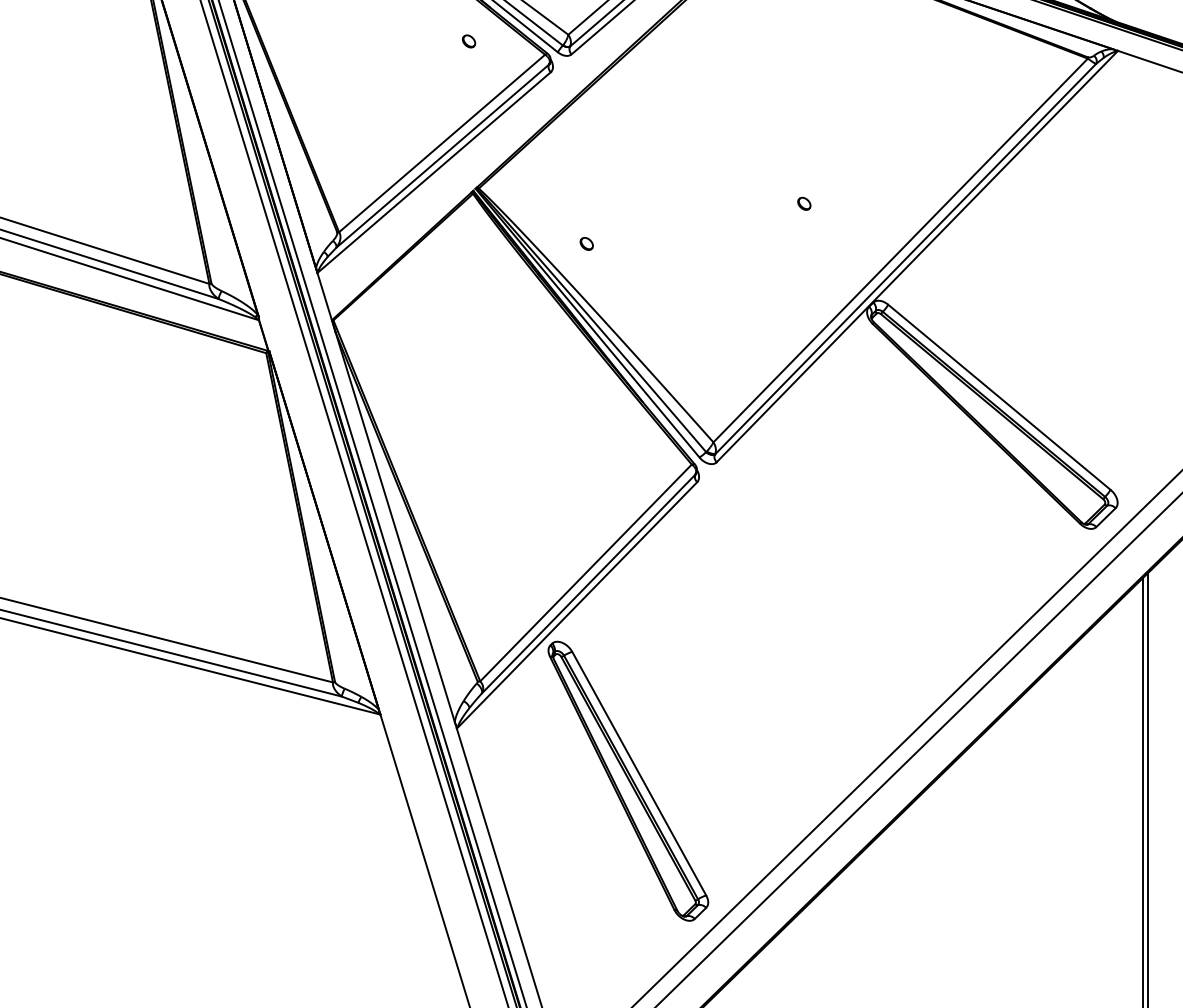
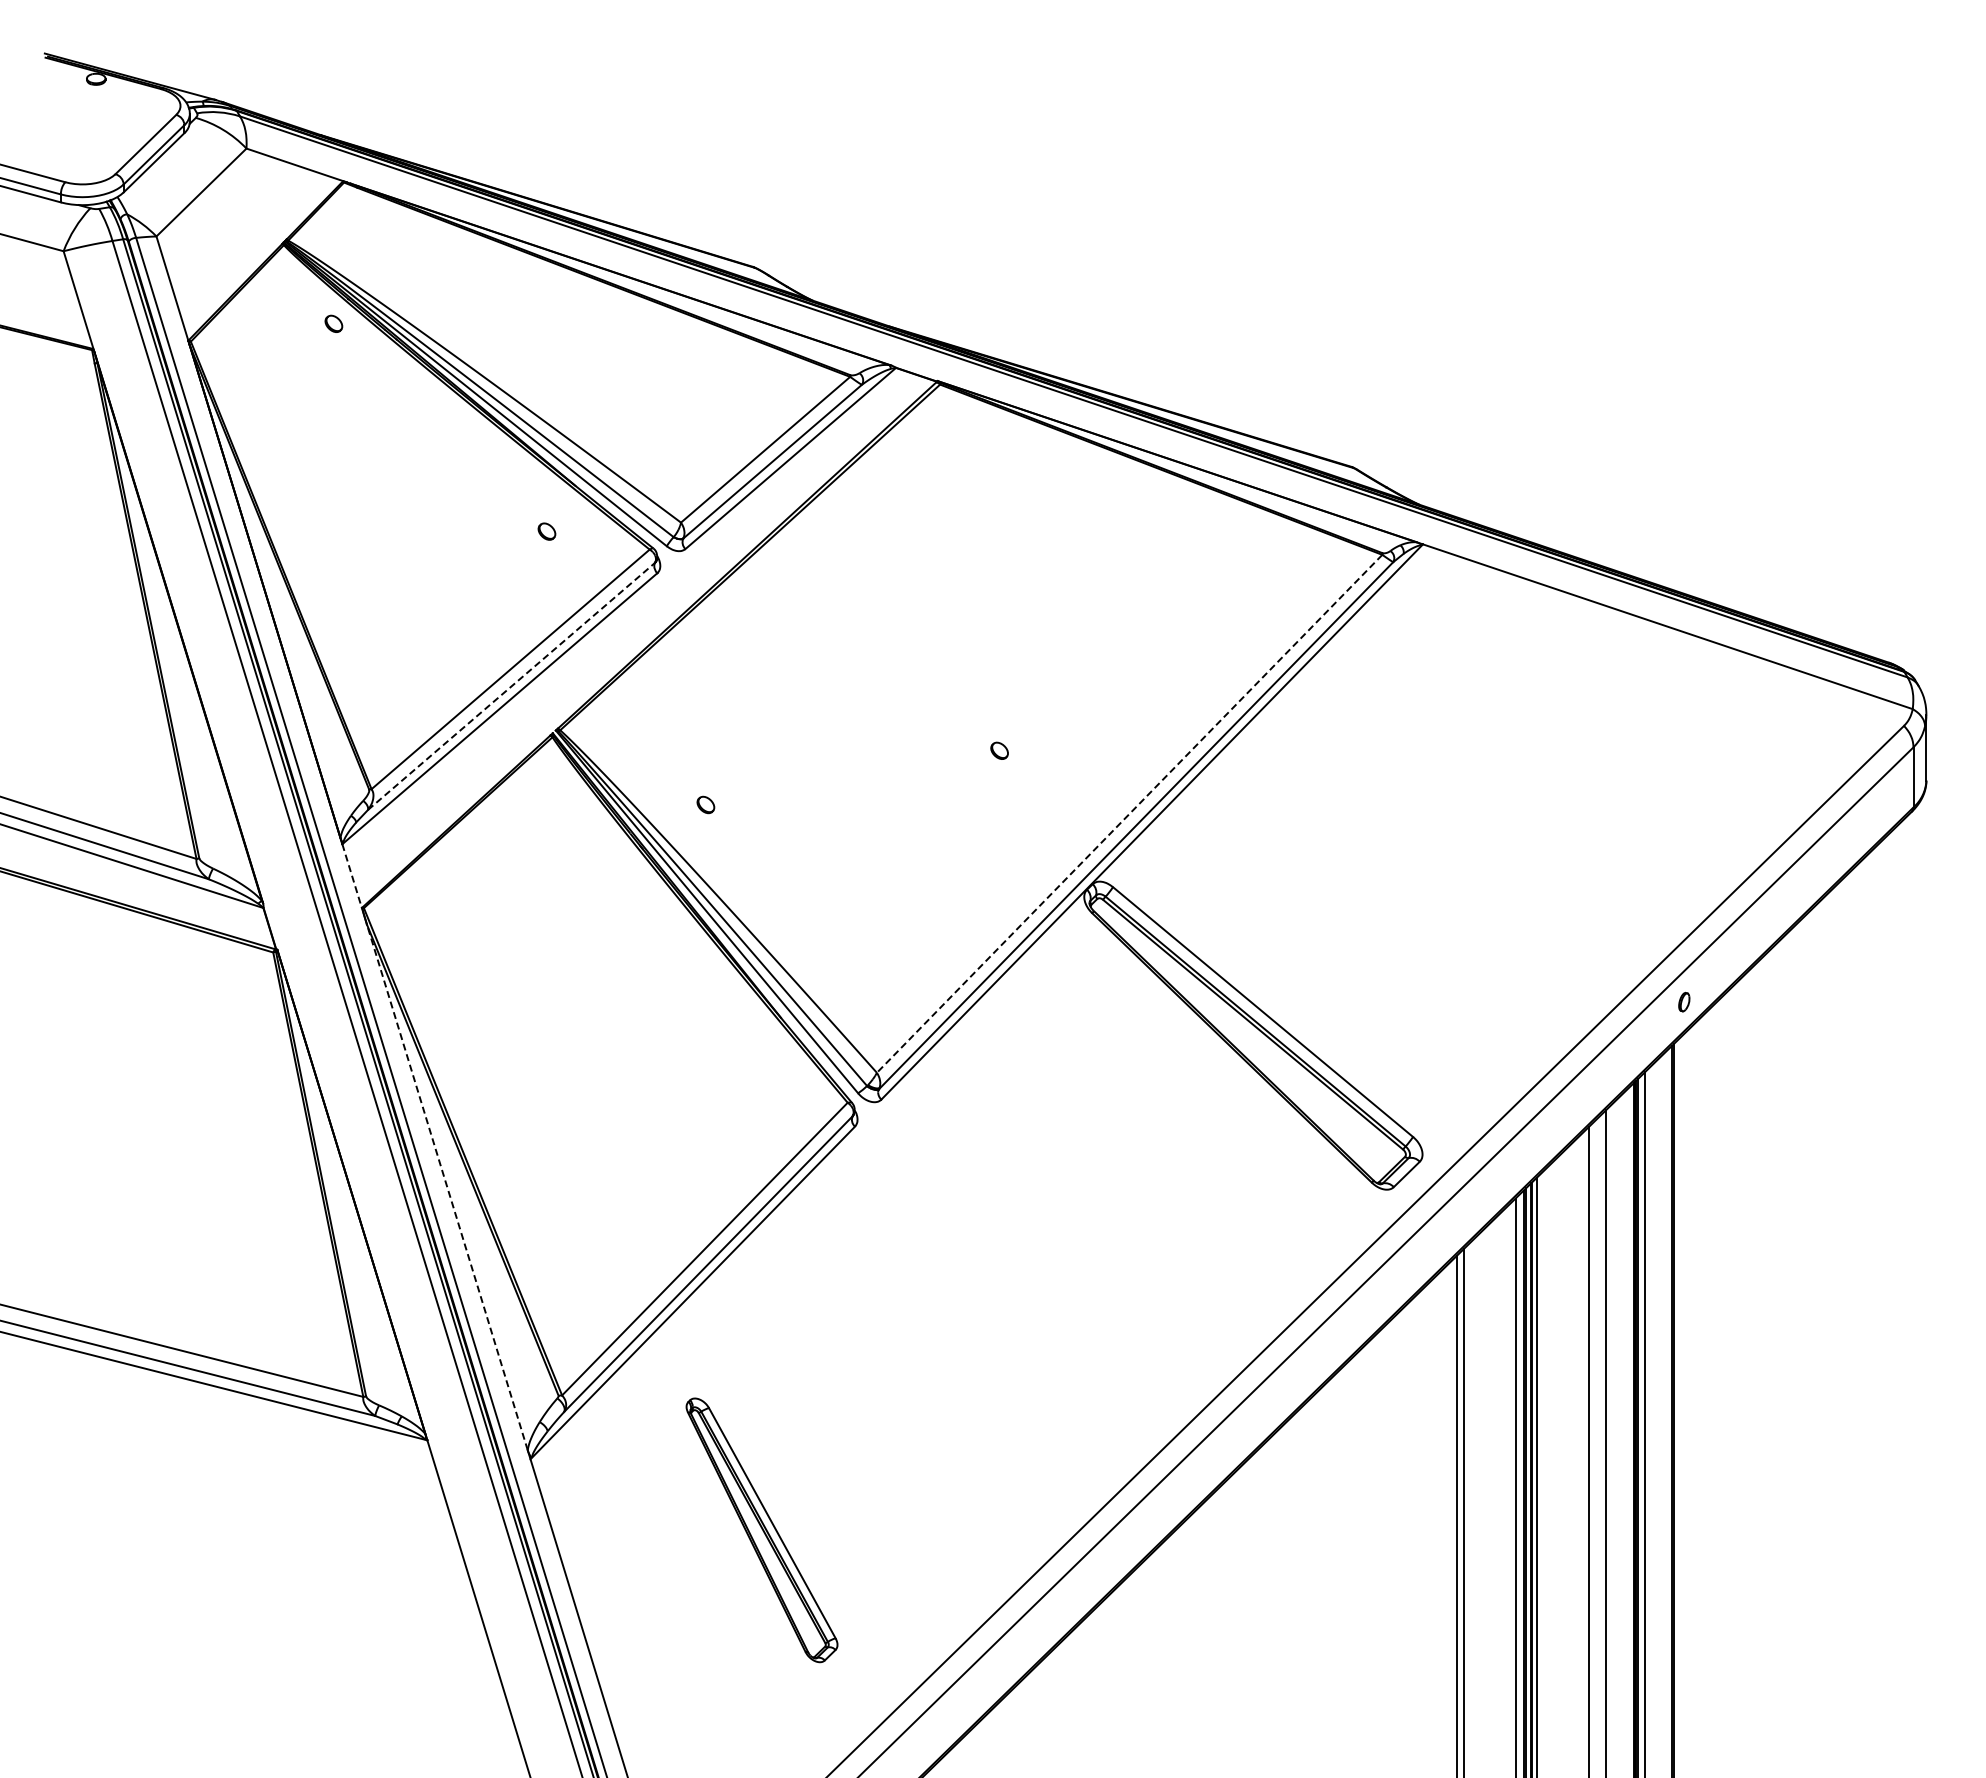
line: (442, 156) -> (511, 686), solid -> dashed
line: (900, 250) -> (1129, 813), solid -> dashed
line: (324, 296) -> (352, 876), solid -> dashed
line: (395, 527) -> (447, 1187), solid -> dashed
part: (627, 781) -> (761, 1530), size x0.7

